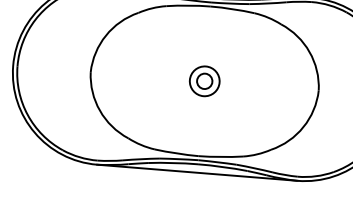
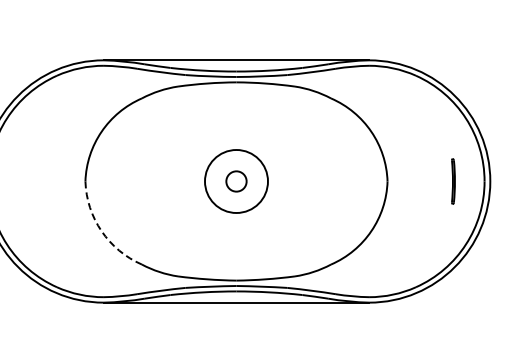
circle: (204, 81) -> (236, 181), size x1.6
arc: (99, 110) -> (101, 231), solid -> dashed

